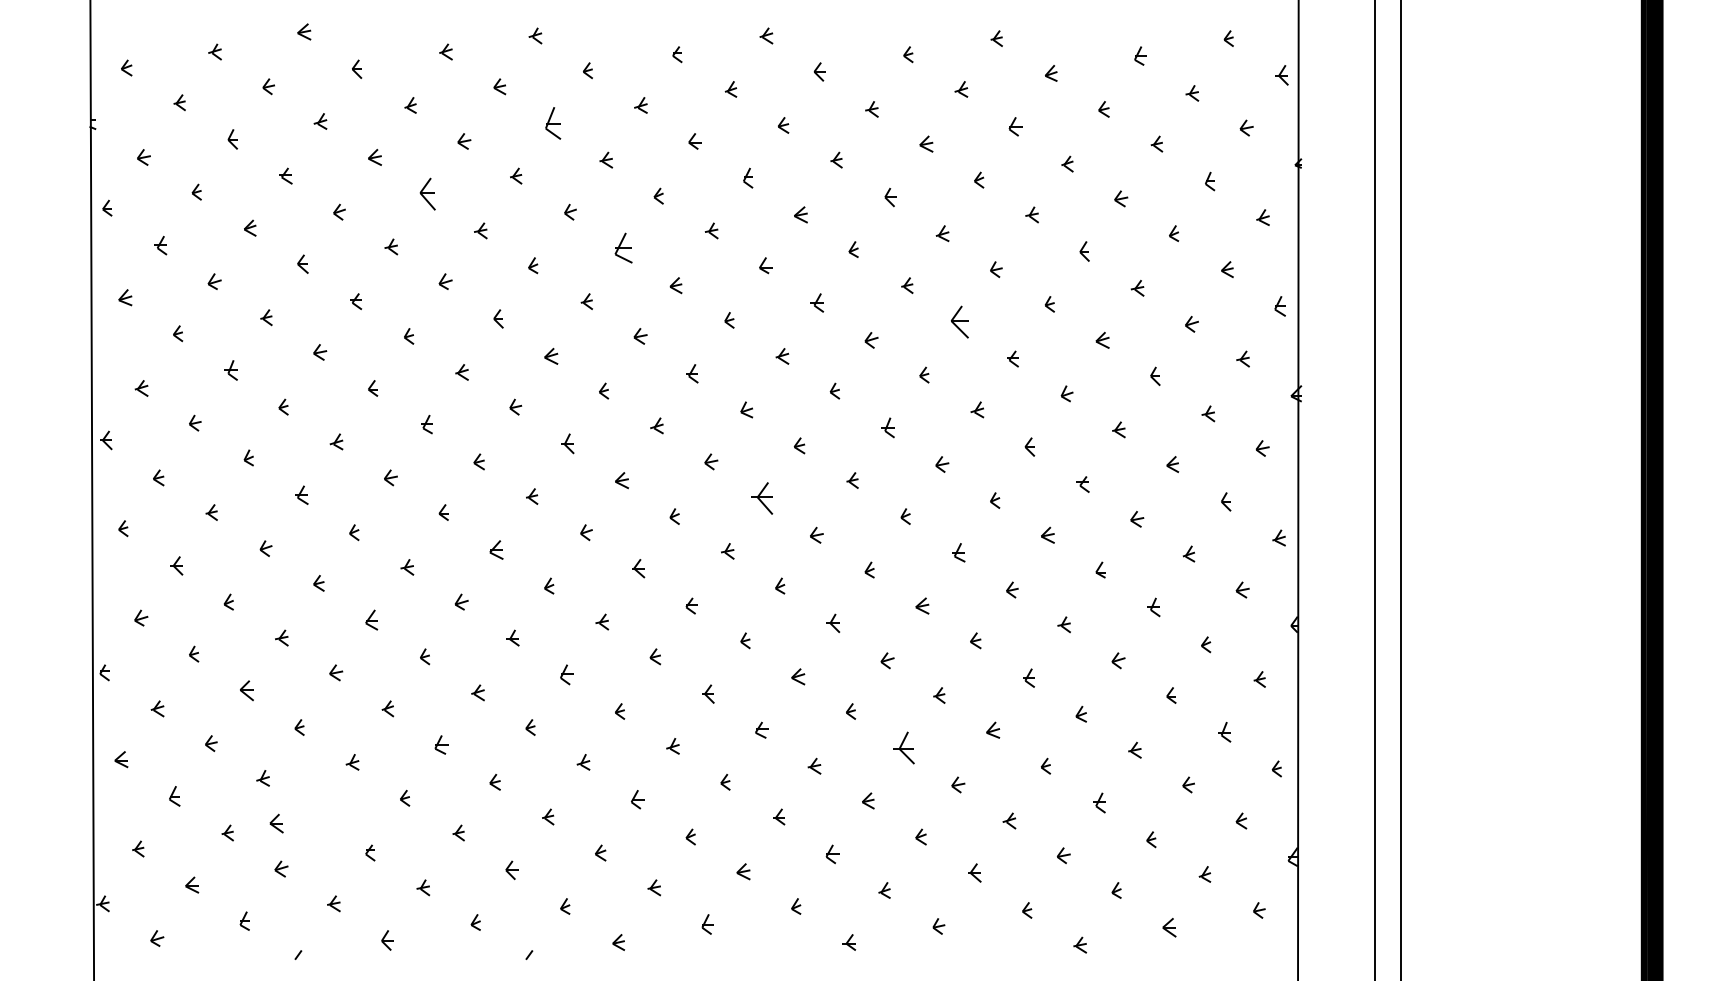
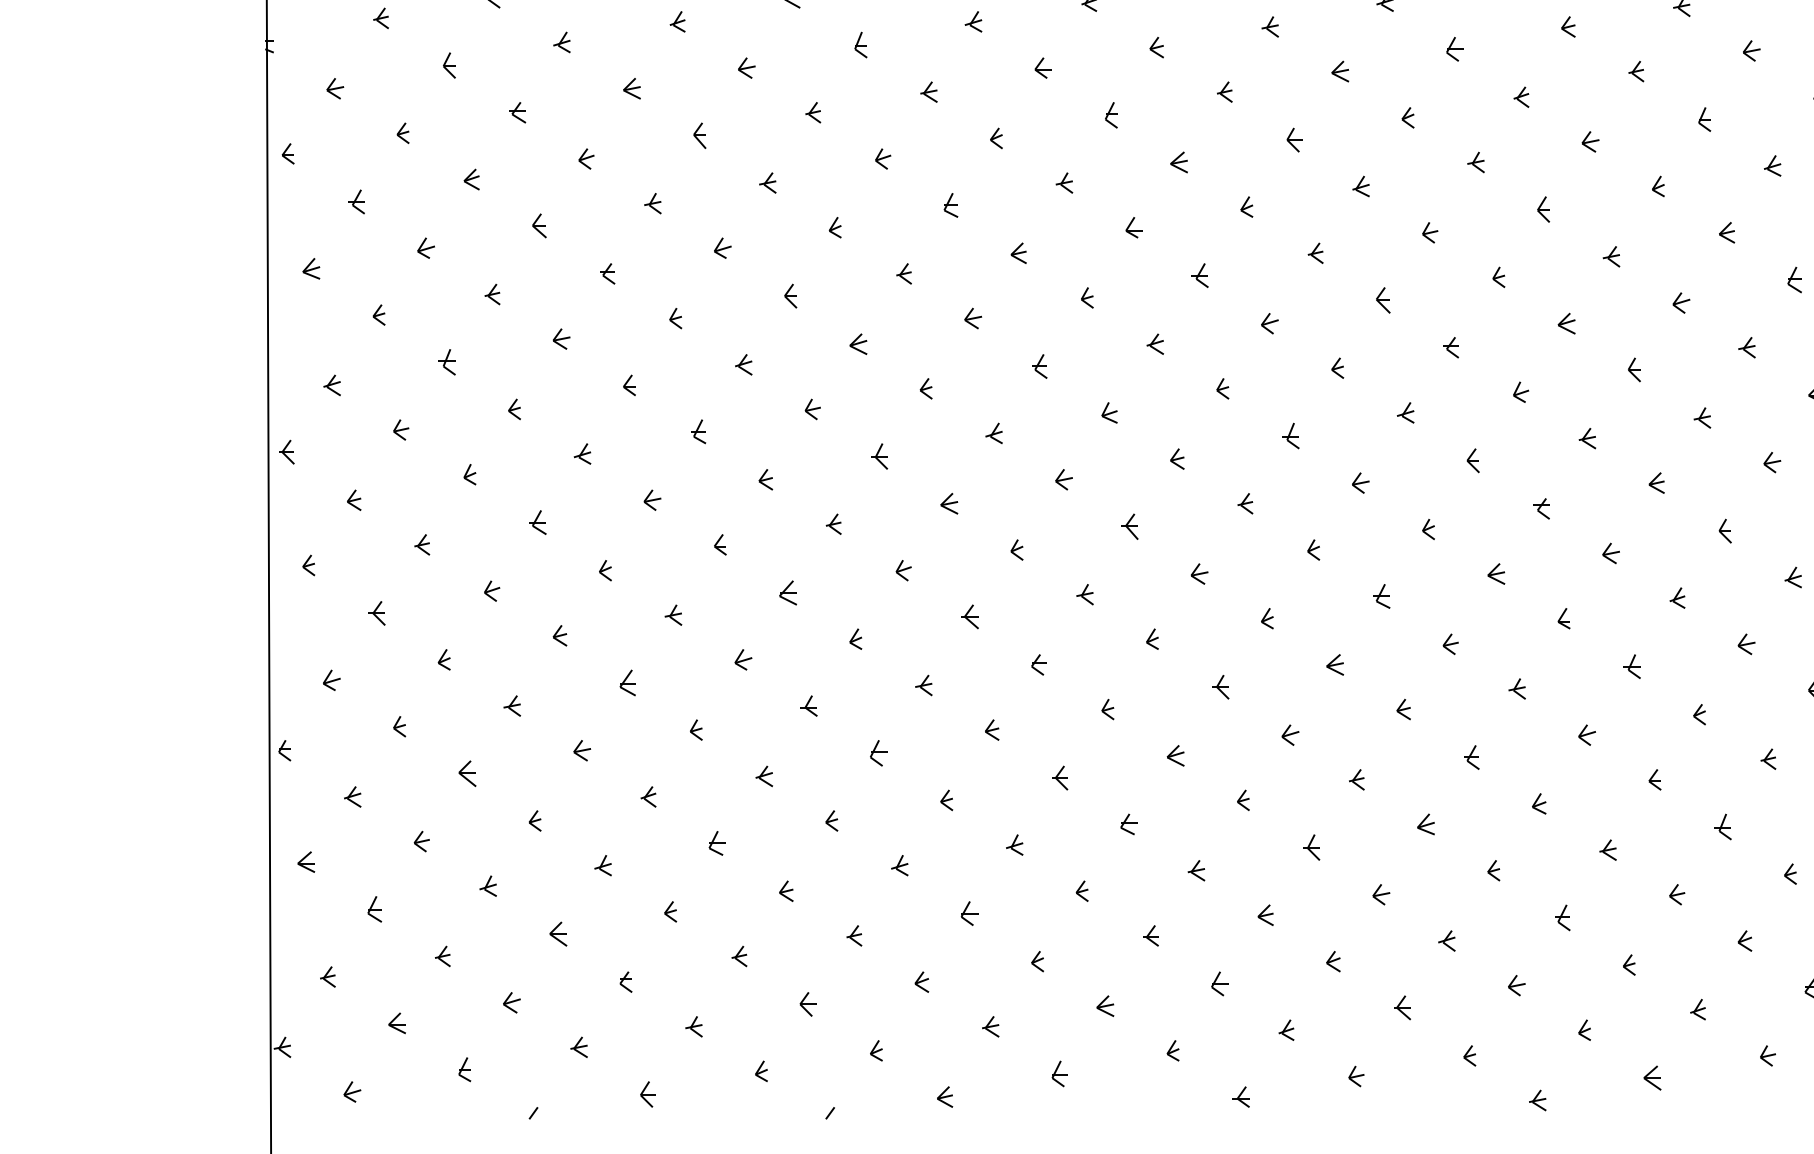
part: (553, 123) -> (861, 45), size x0.62
part: (427, 193) -> (699, 135), size x0.62
part: (622, 248) -> (949, 205), size x0.62
part: (959, 322) -> (1382, 300), size x0.62
part: (762, 498) -> (1129, 526), size x0.62
part: (903, 748) -> (1310, 847), size x0.62
part: (276, 823) -> (558, 933), moved

